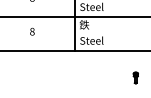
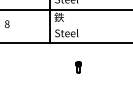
part: (135, 77) -> (78, 66), moved

